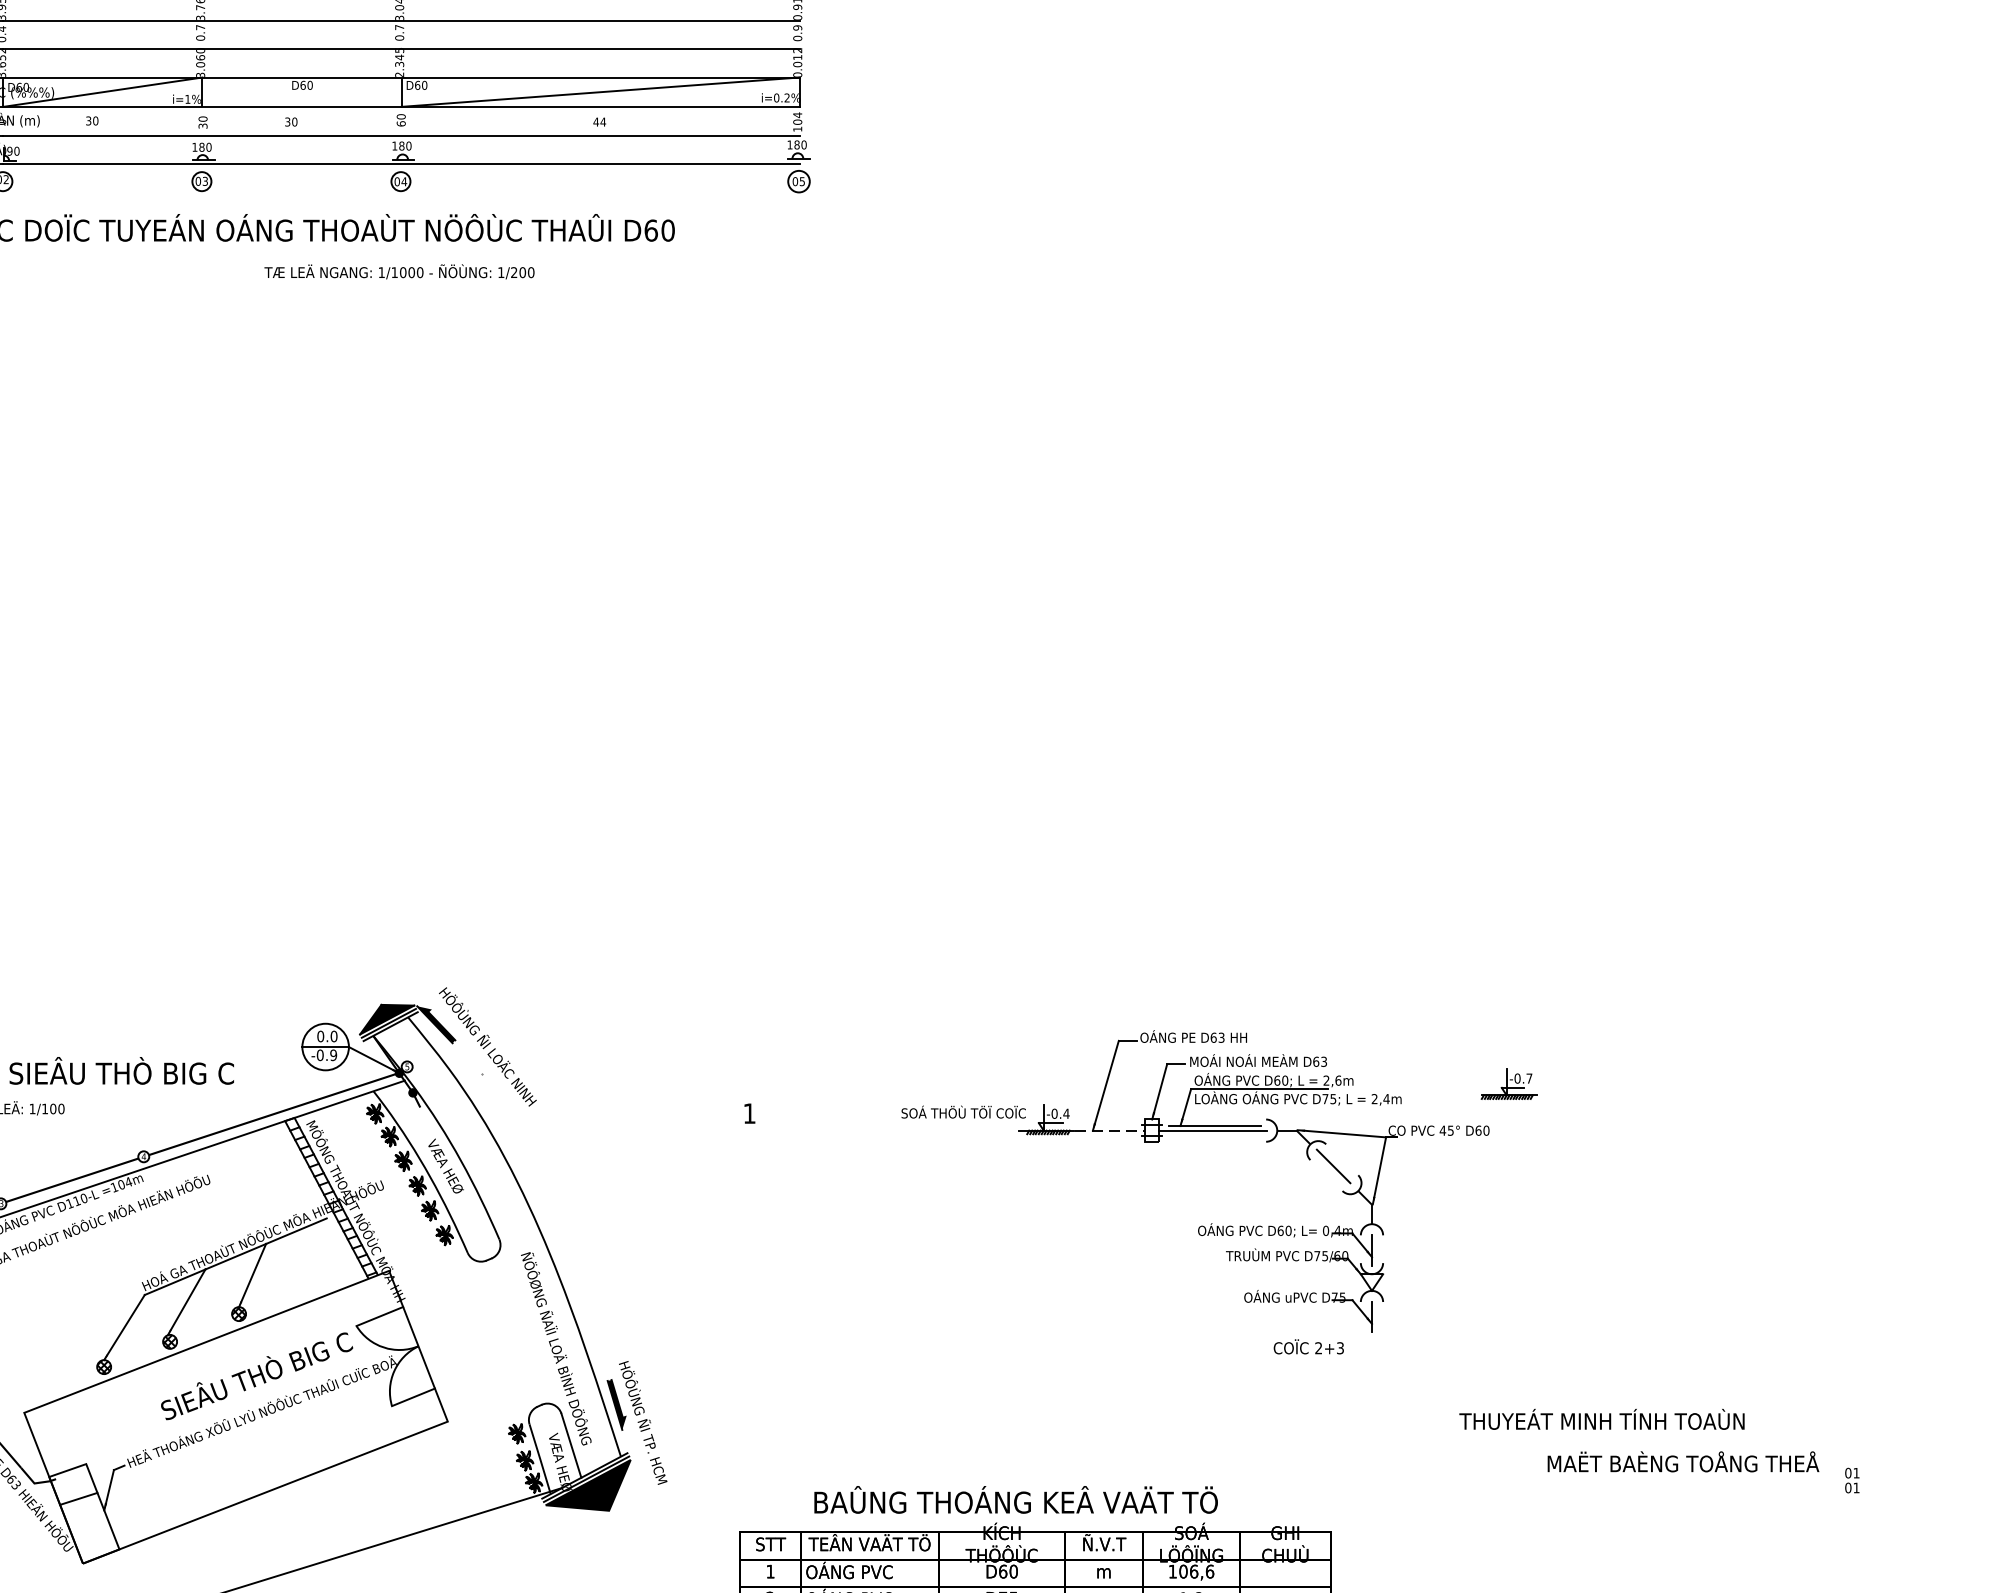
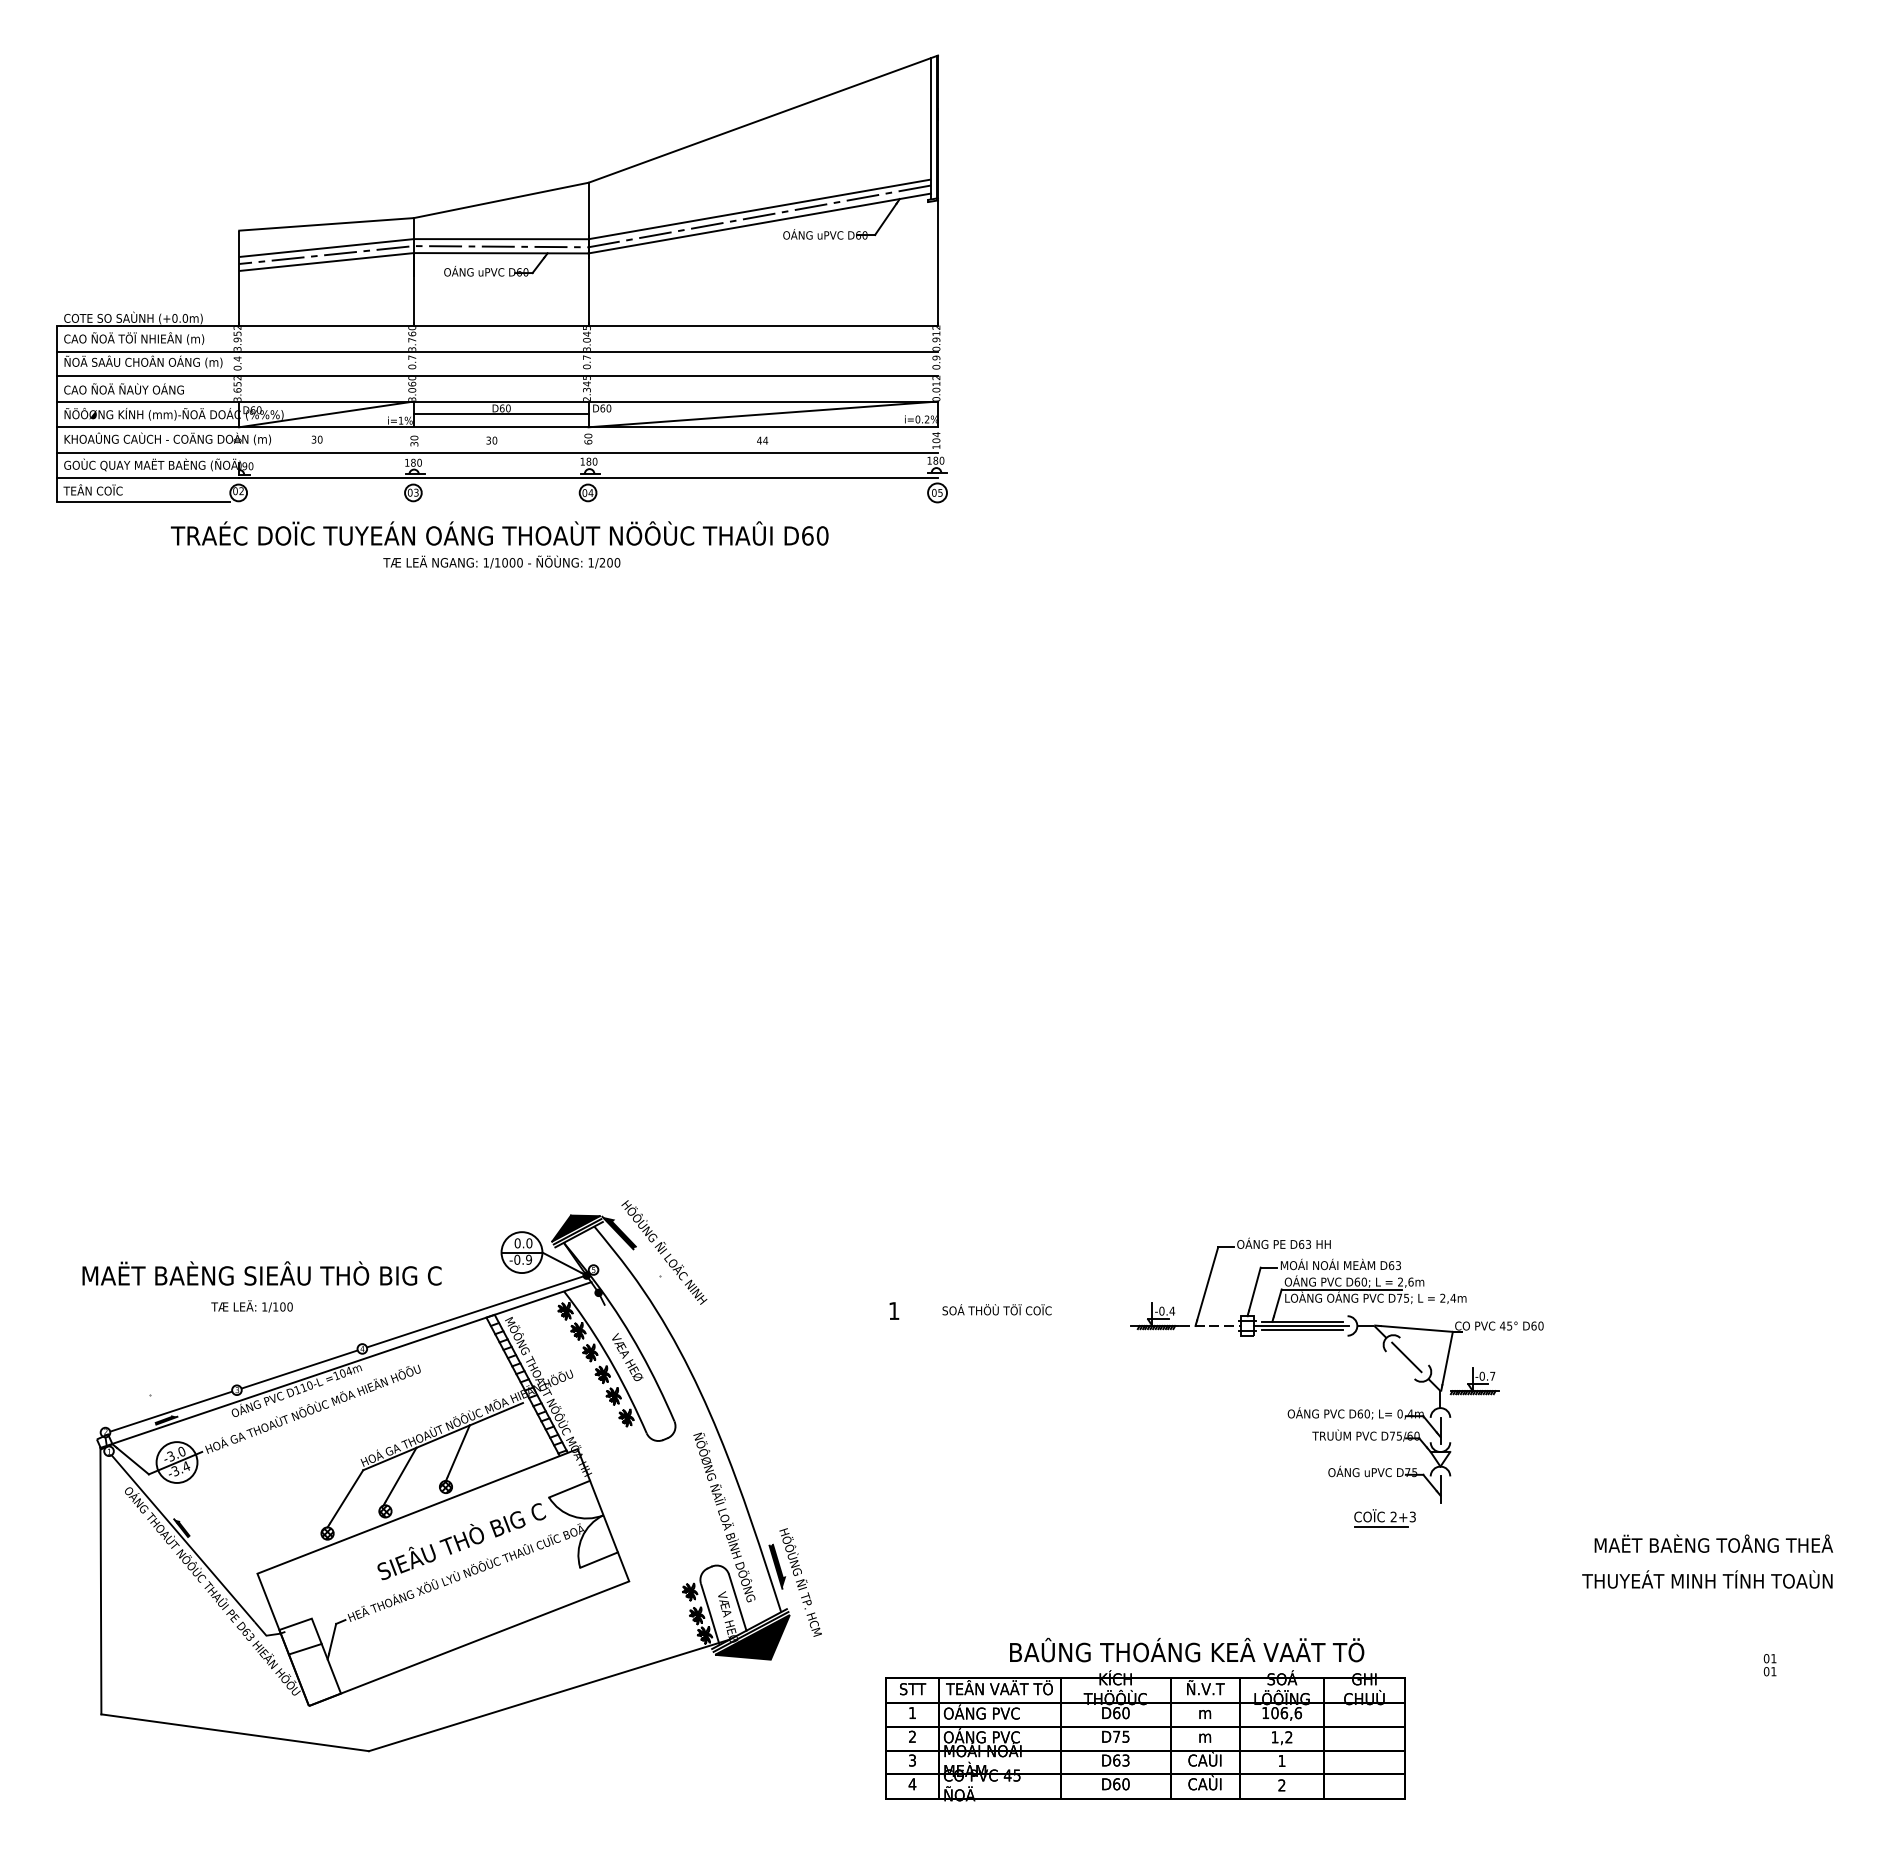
line: (301, 92) -> (500, 414), added
text: (399, 271) -> (501, 561), moved
part: (1508, 1084) -> (1474, 1381), moved
text: (963, 1111) -> (996, 1309), moved
line: (1214, 1135) -> (1302, 1330), added
line: (1304, 1360) -> (1381, 1527), added
text: (1602, 1419) -> (1707, 1579), moved
text: (1683, 1461) -> (1713, 1543), moved
text: (1851, 1480) -> (1769, 1665), moved
text: (1016, 1499) -> (1187, 1649), moved

